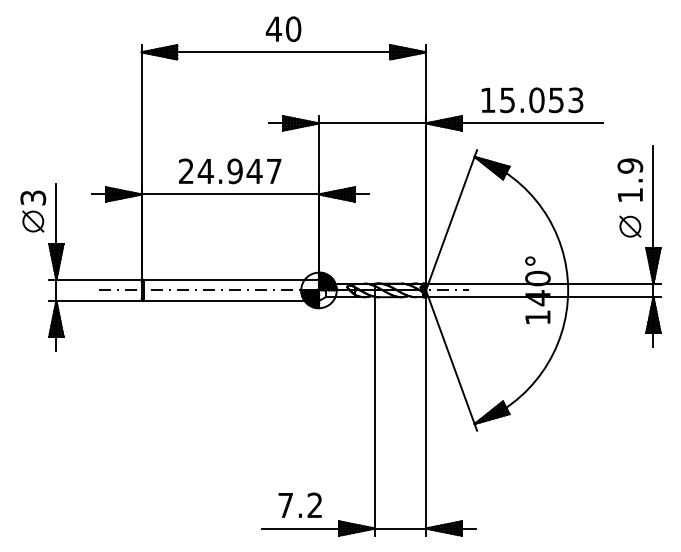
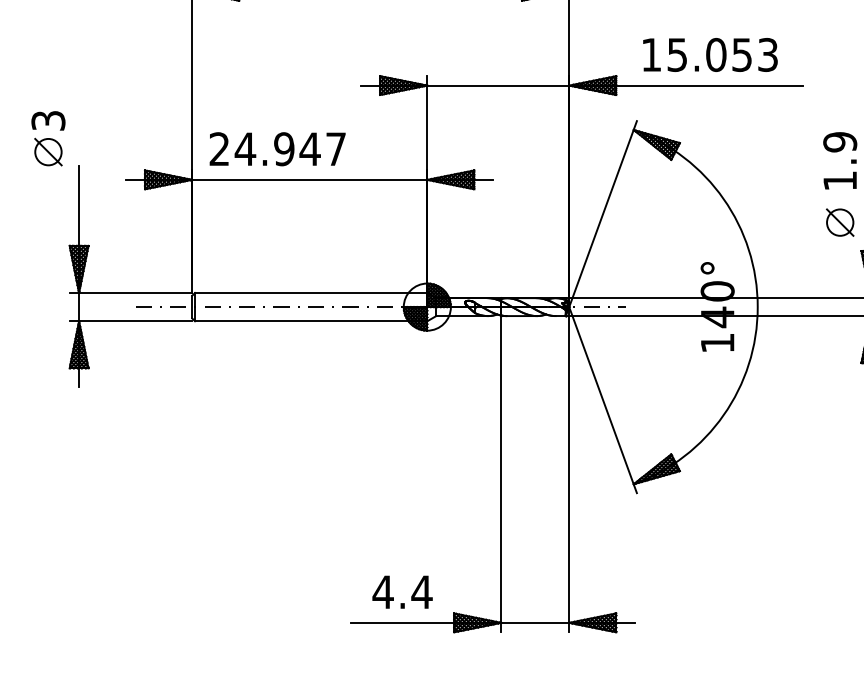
text: (230, 171) -> (278, 149), moved
part: (33, 211) -> (48, 138), moved
text: (300, 504) -> (402, 590), 7.2 -> 4.4

